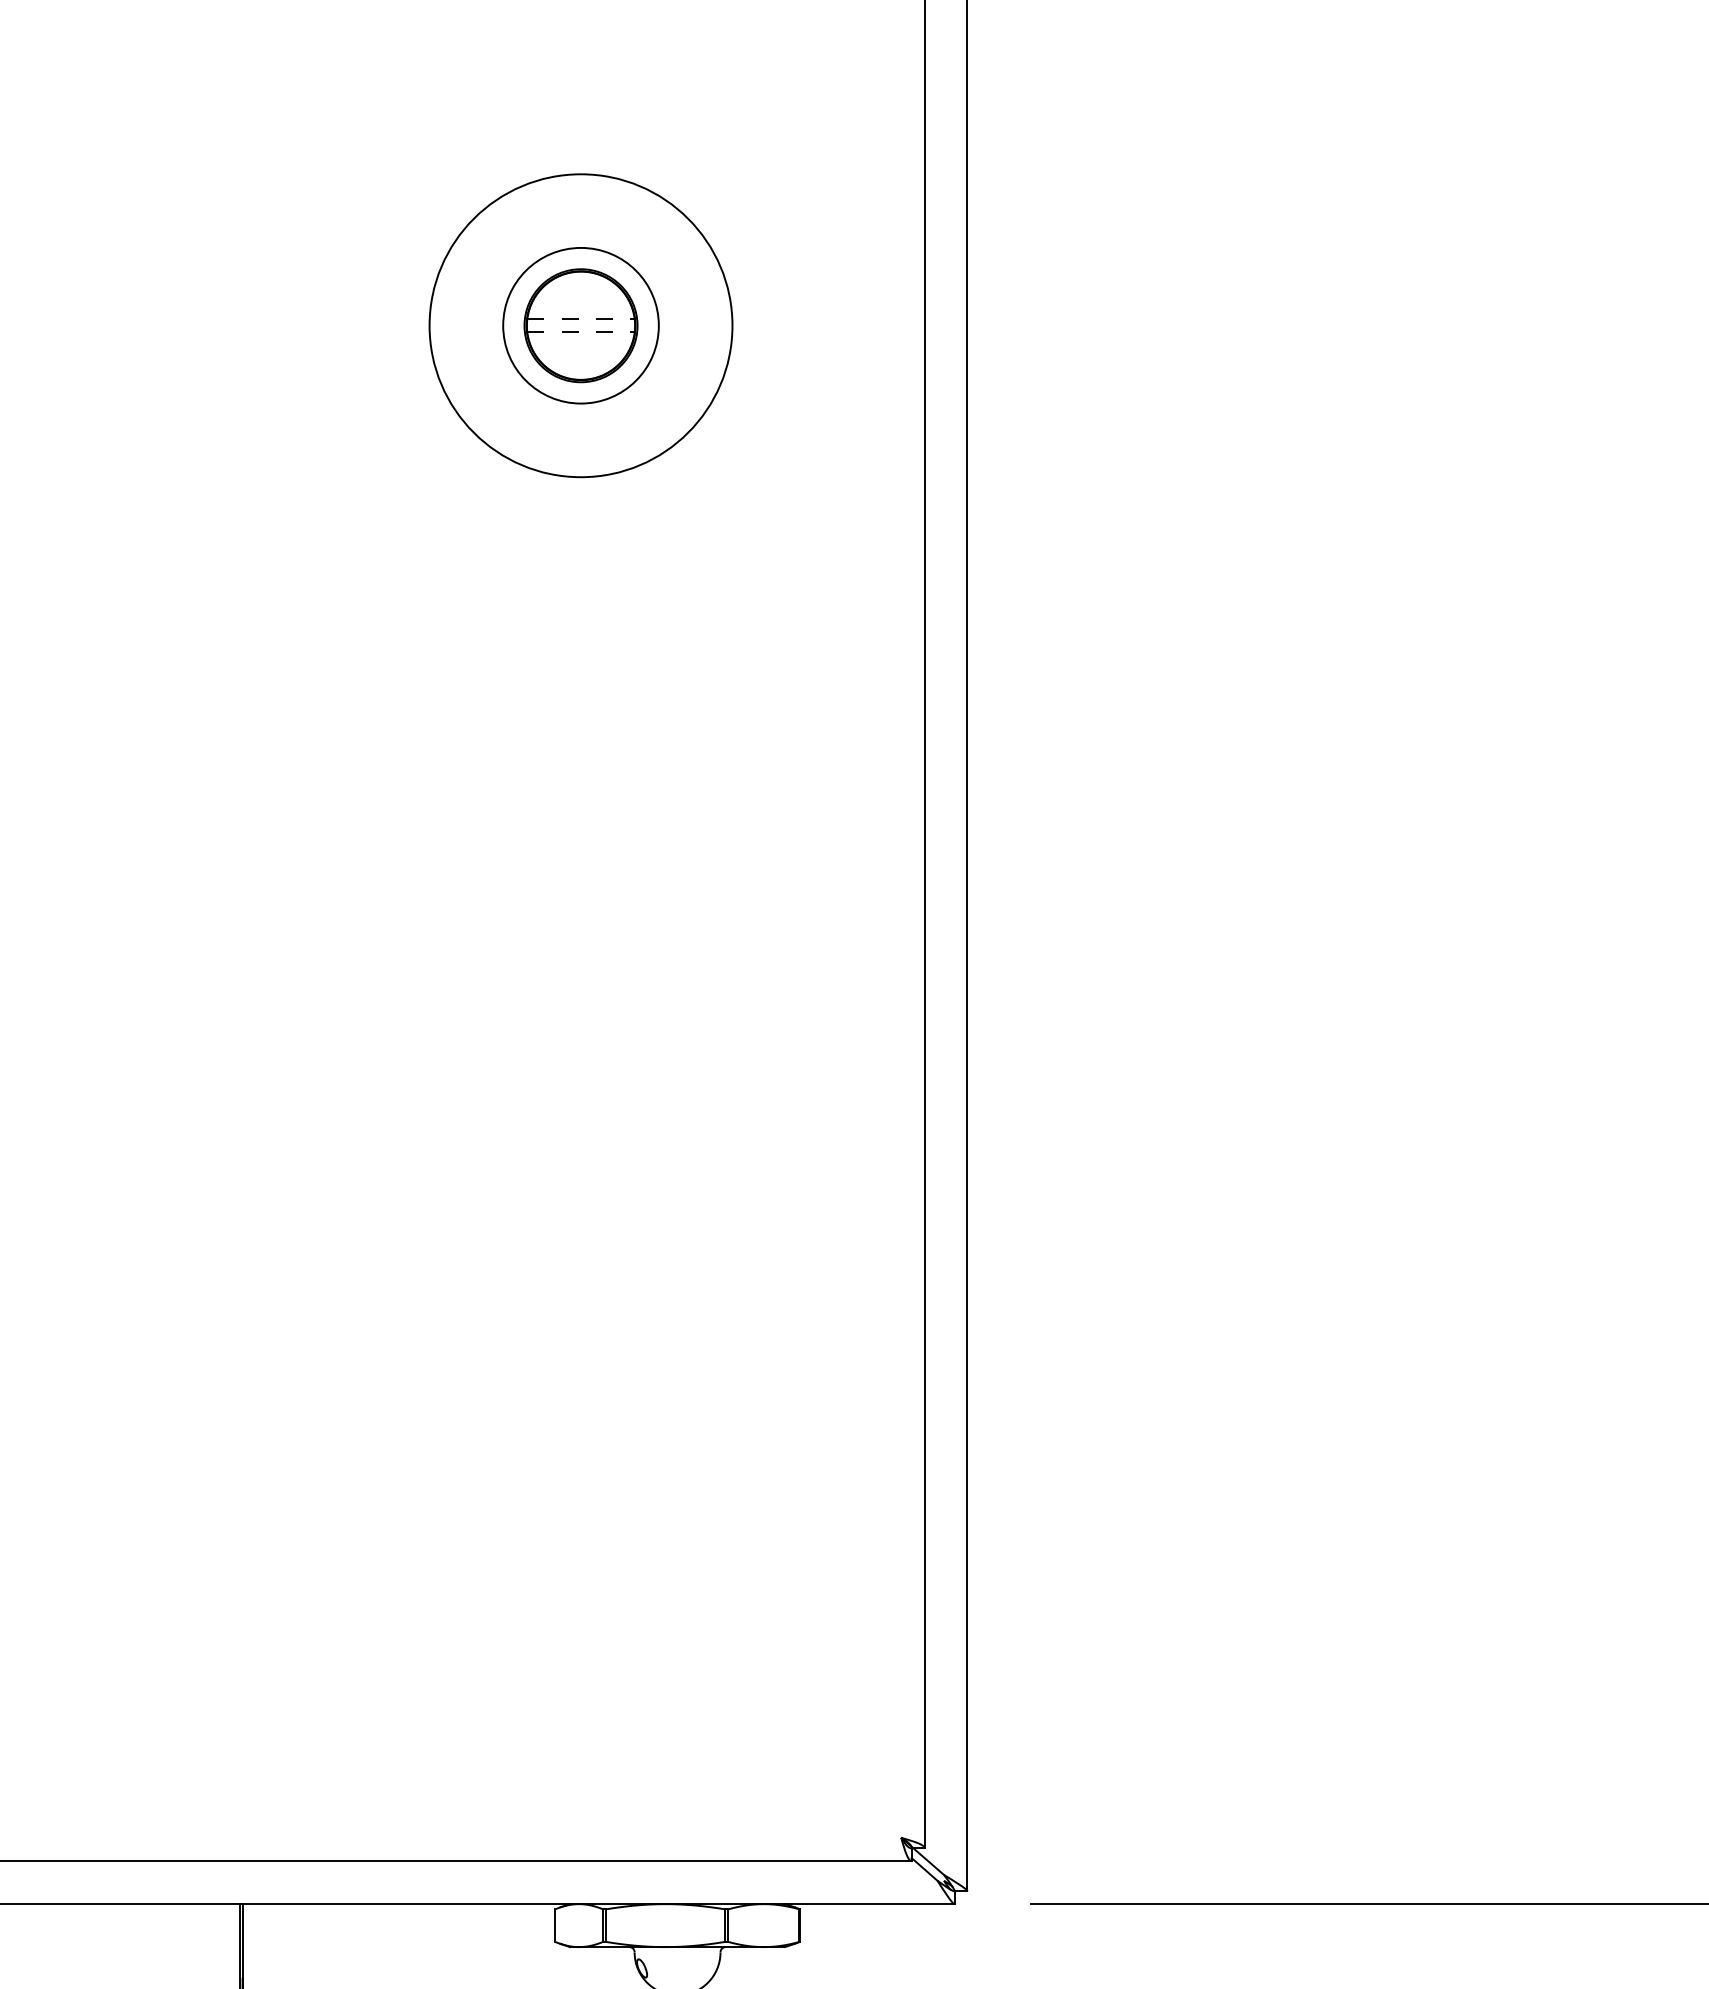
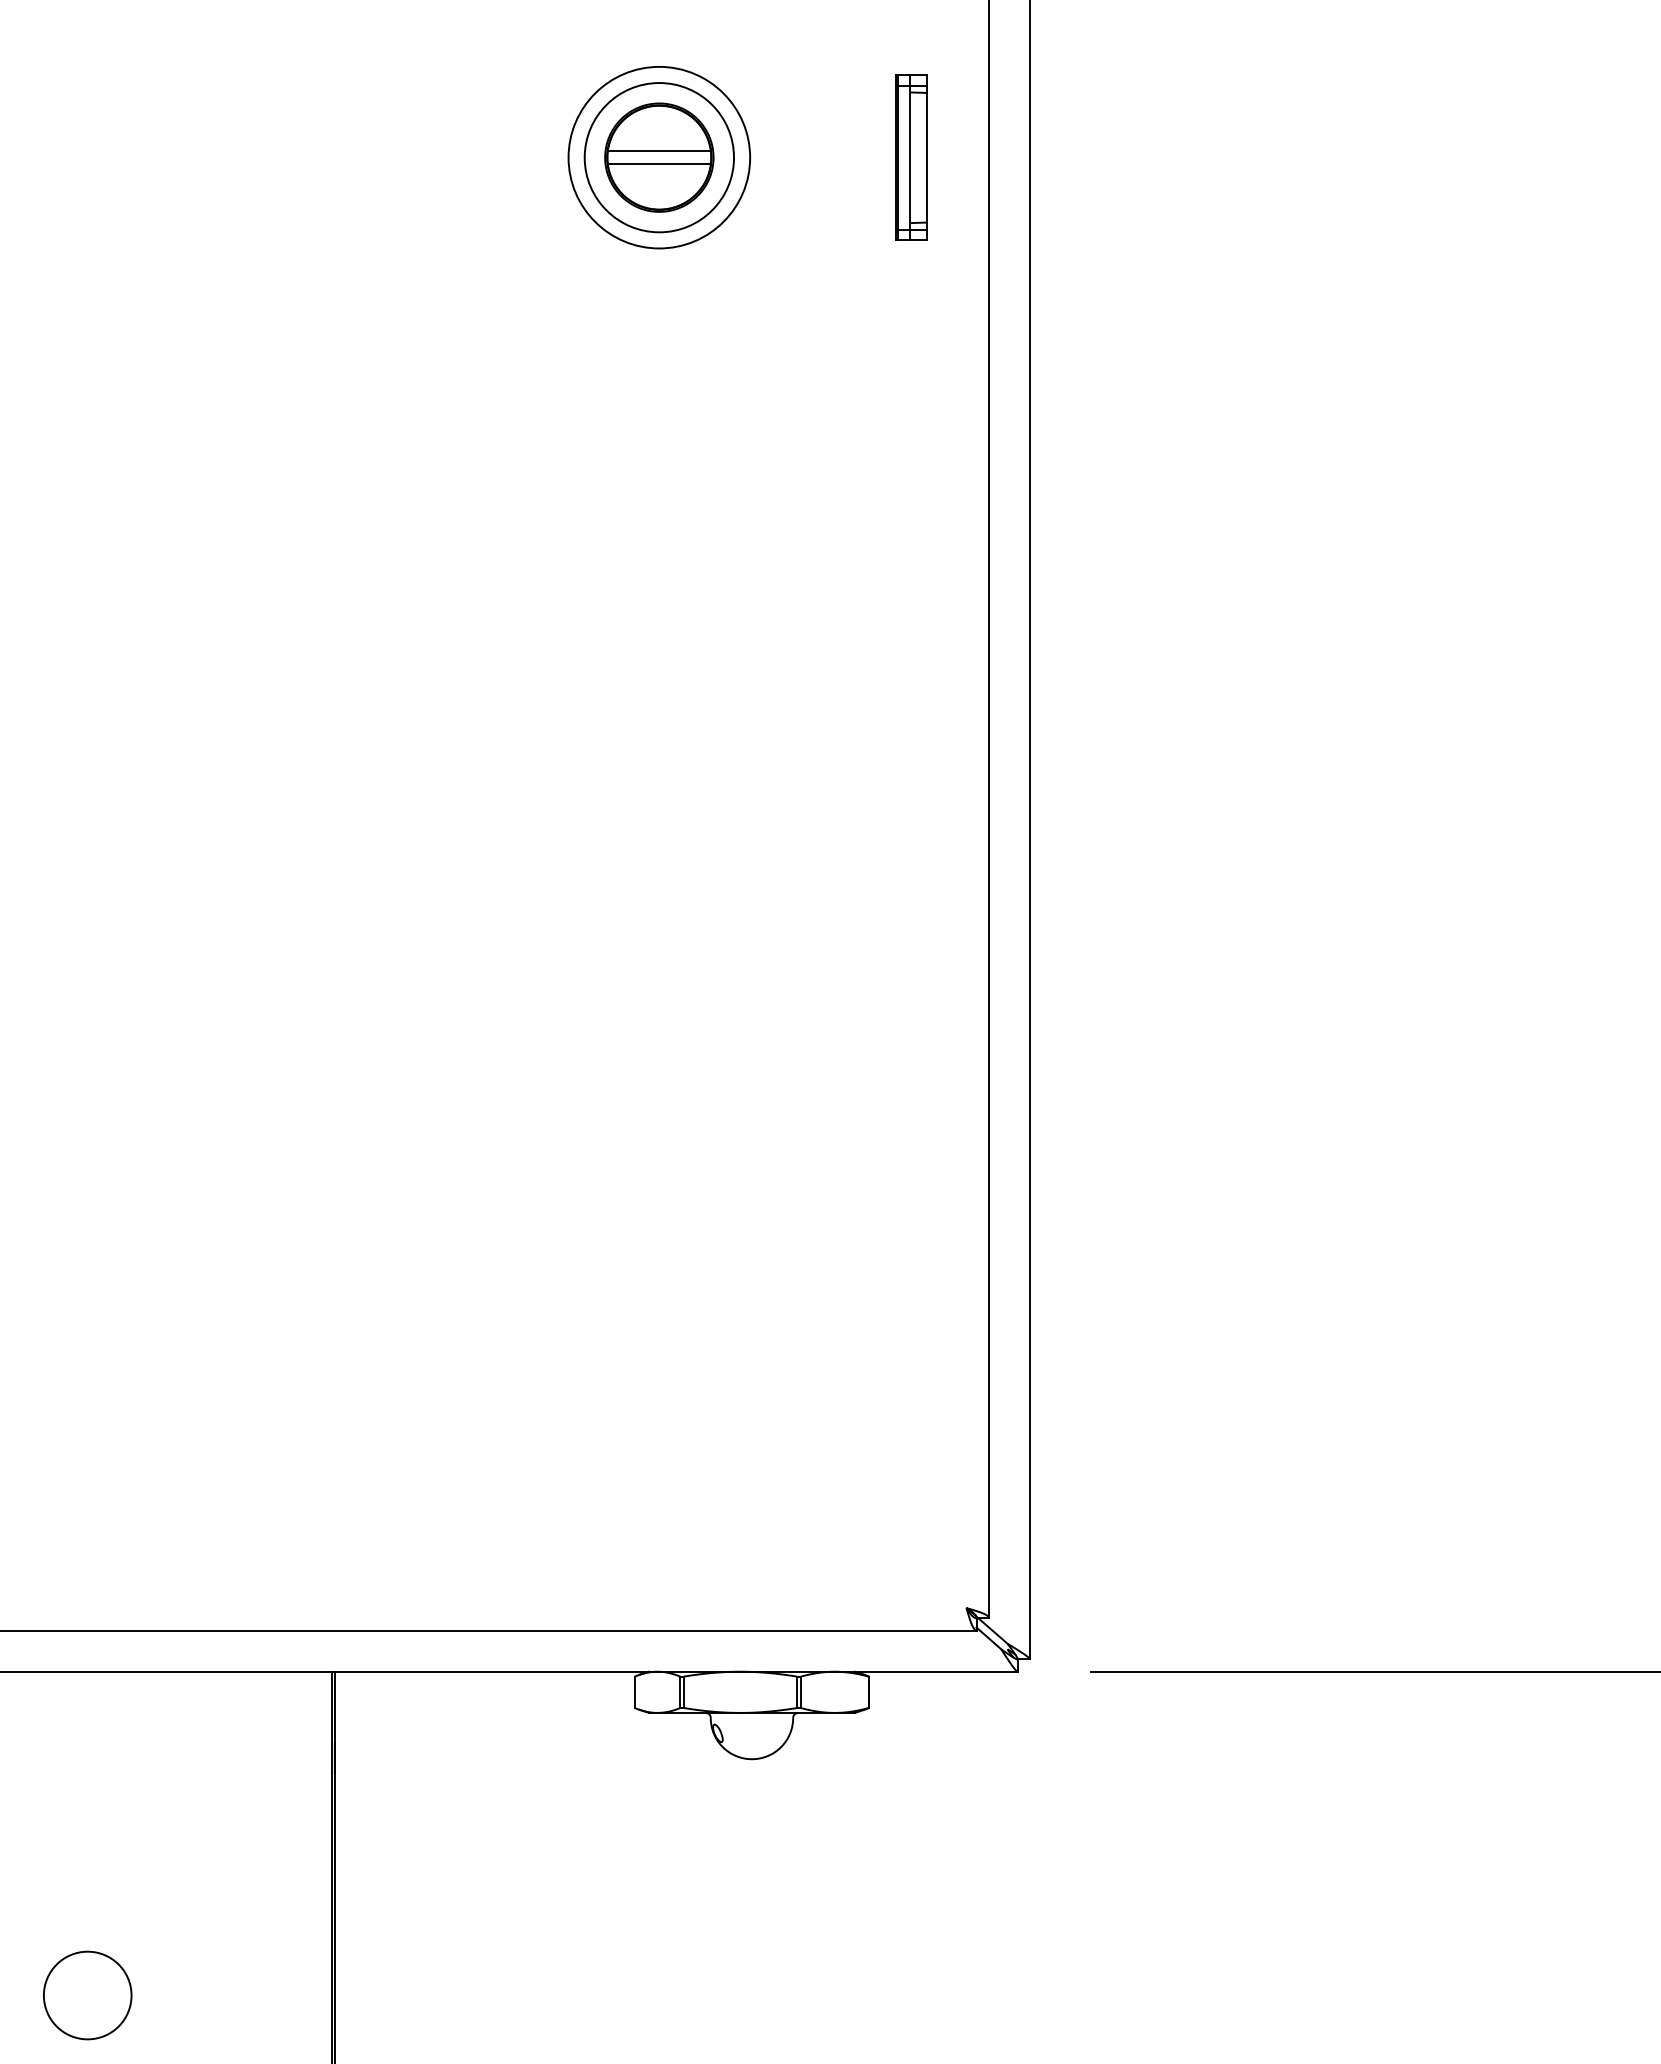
line: (581, 319) -> (659, 151), dashed -> solid
circle: (581, 325) -> (659, 157), size x0.62
part: (843, 325) -> (911, 157), added
line: (581, 332) -> (659, 164), dashed -> solid

